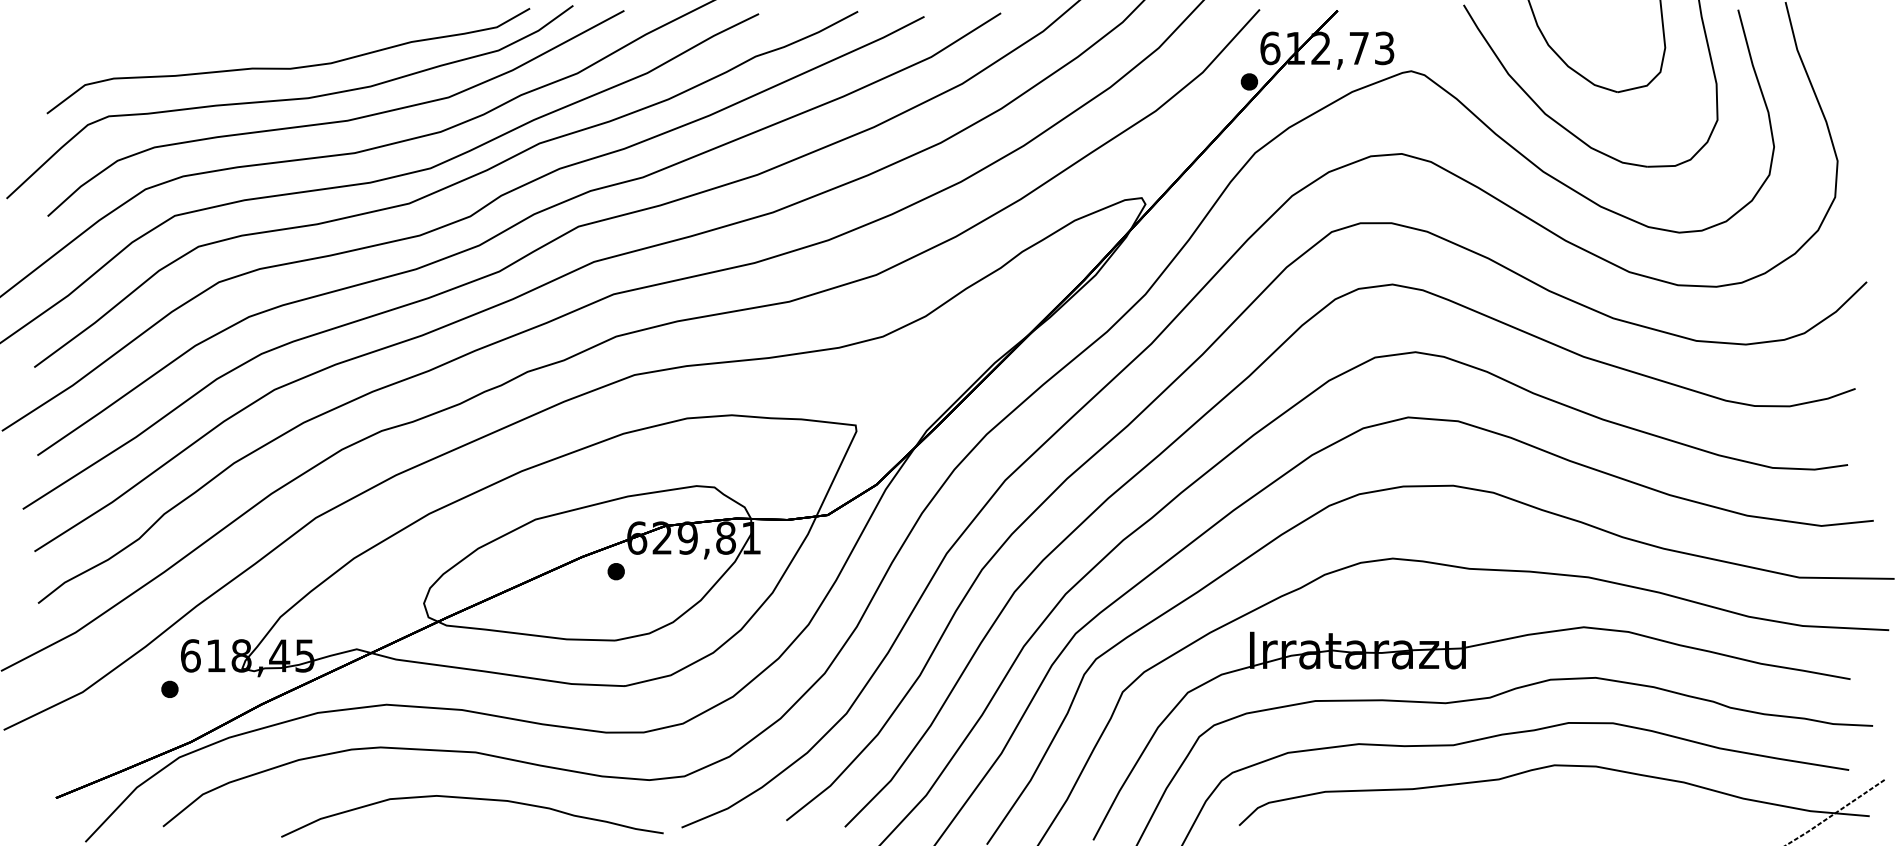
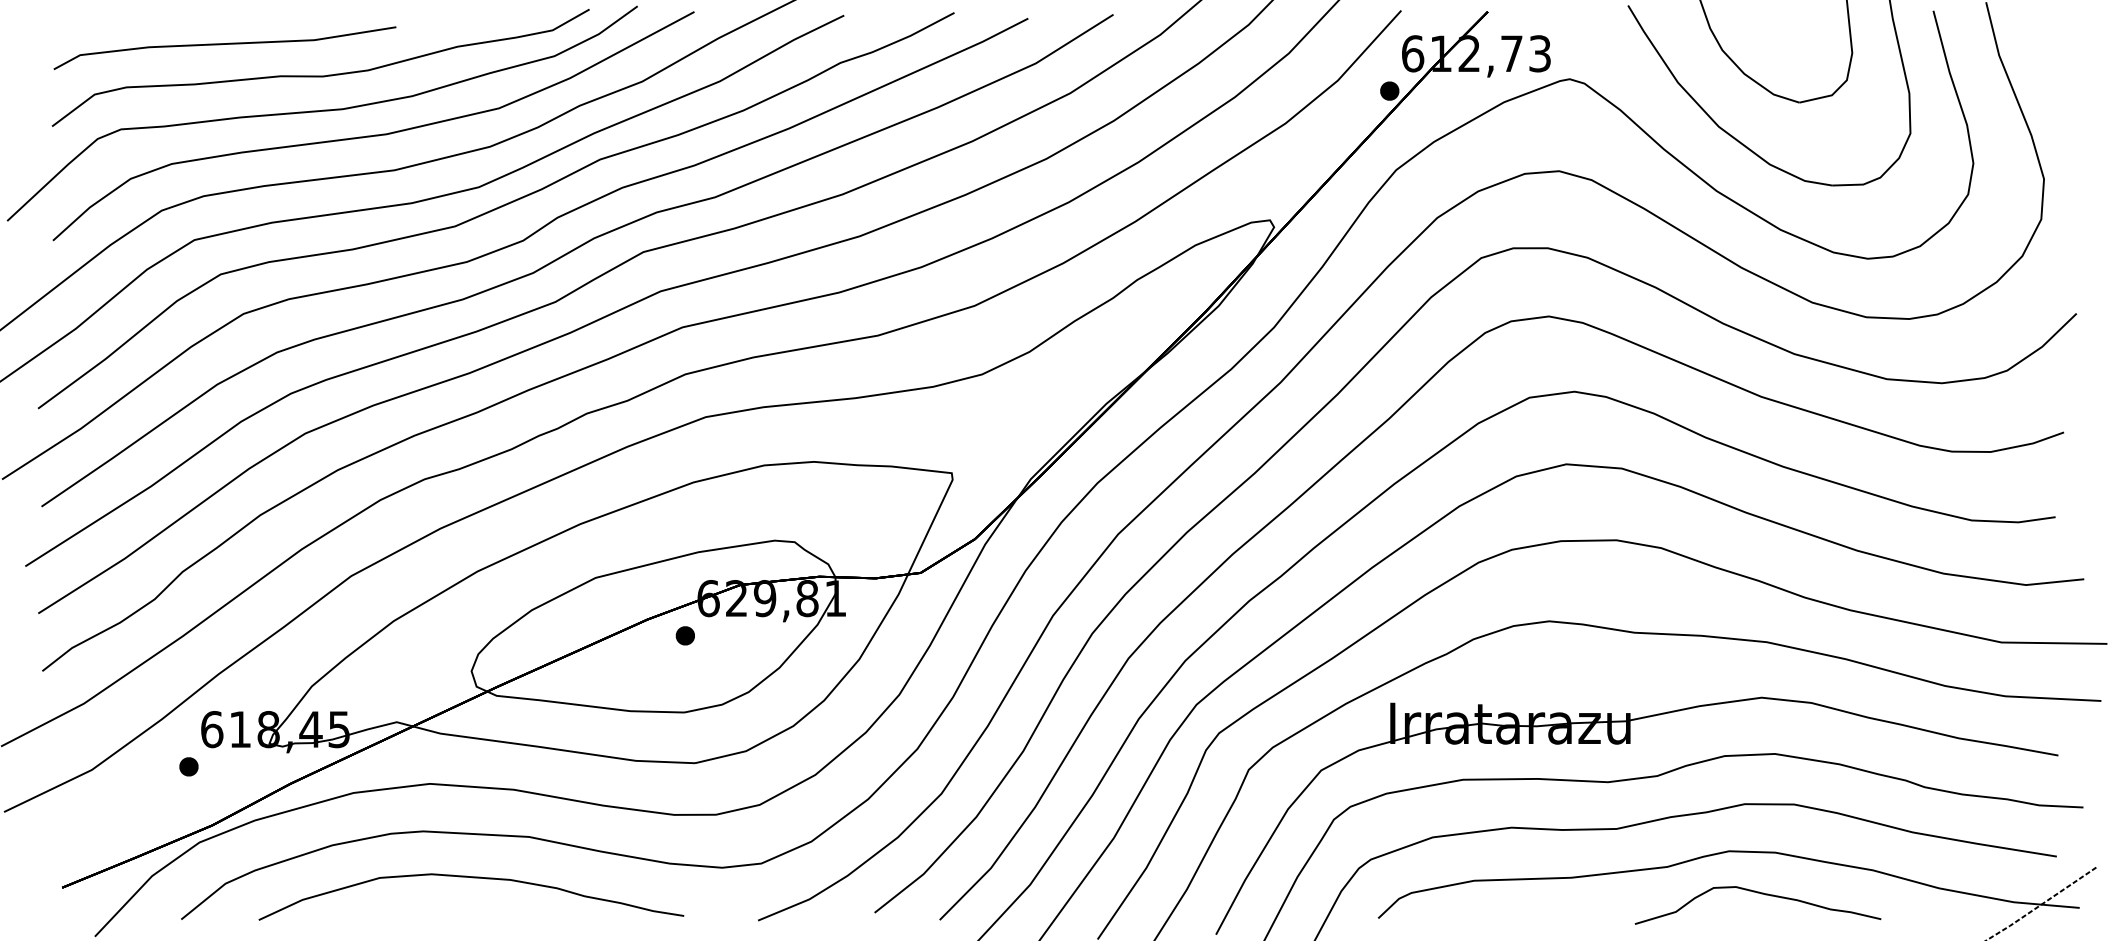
line: (201, 40) -> (224, 44), added
curve: (473, 799) -> (472, 878), moved
curve: (1583, 804) -> (1761, 894), added

